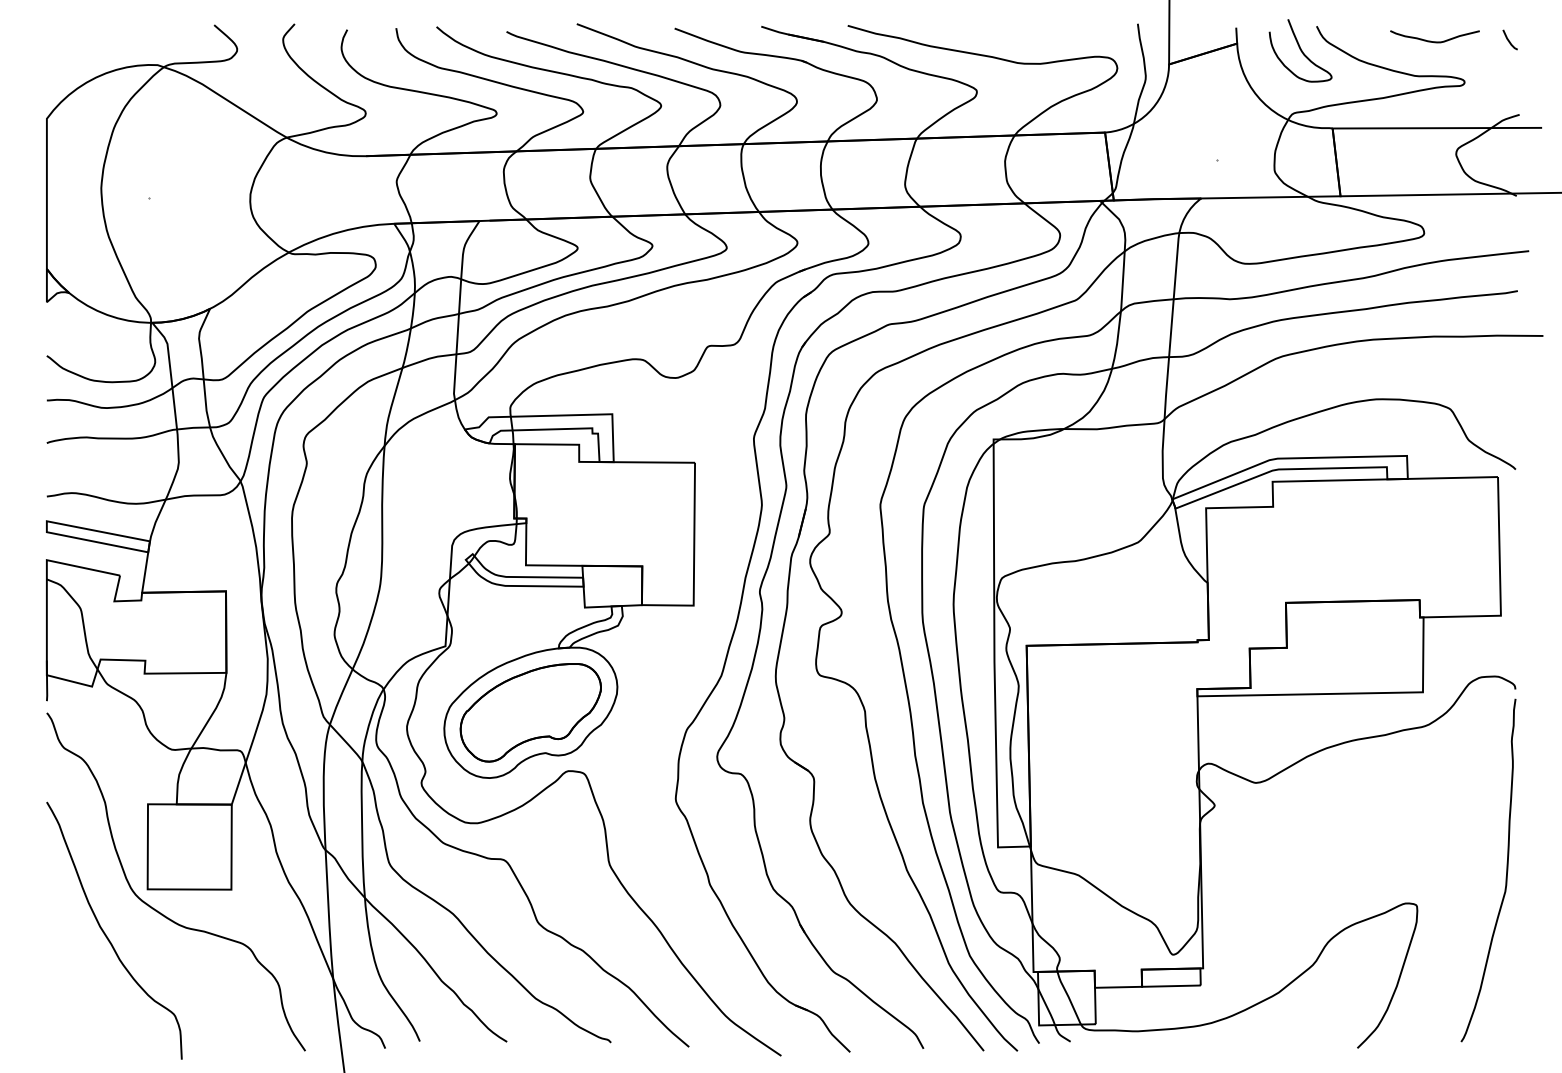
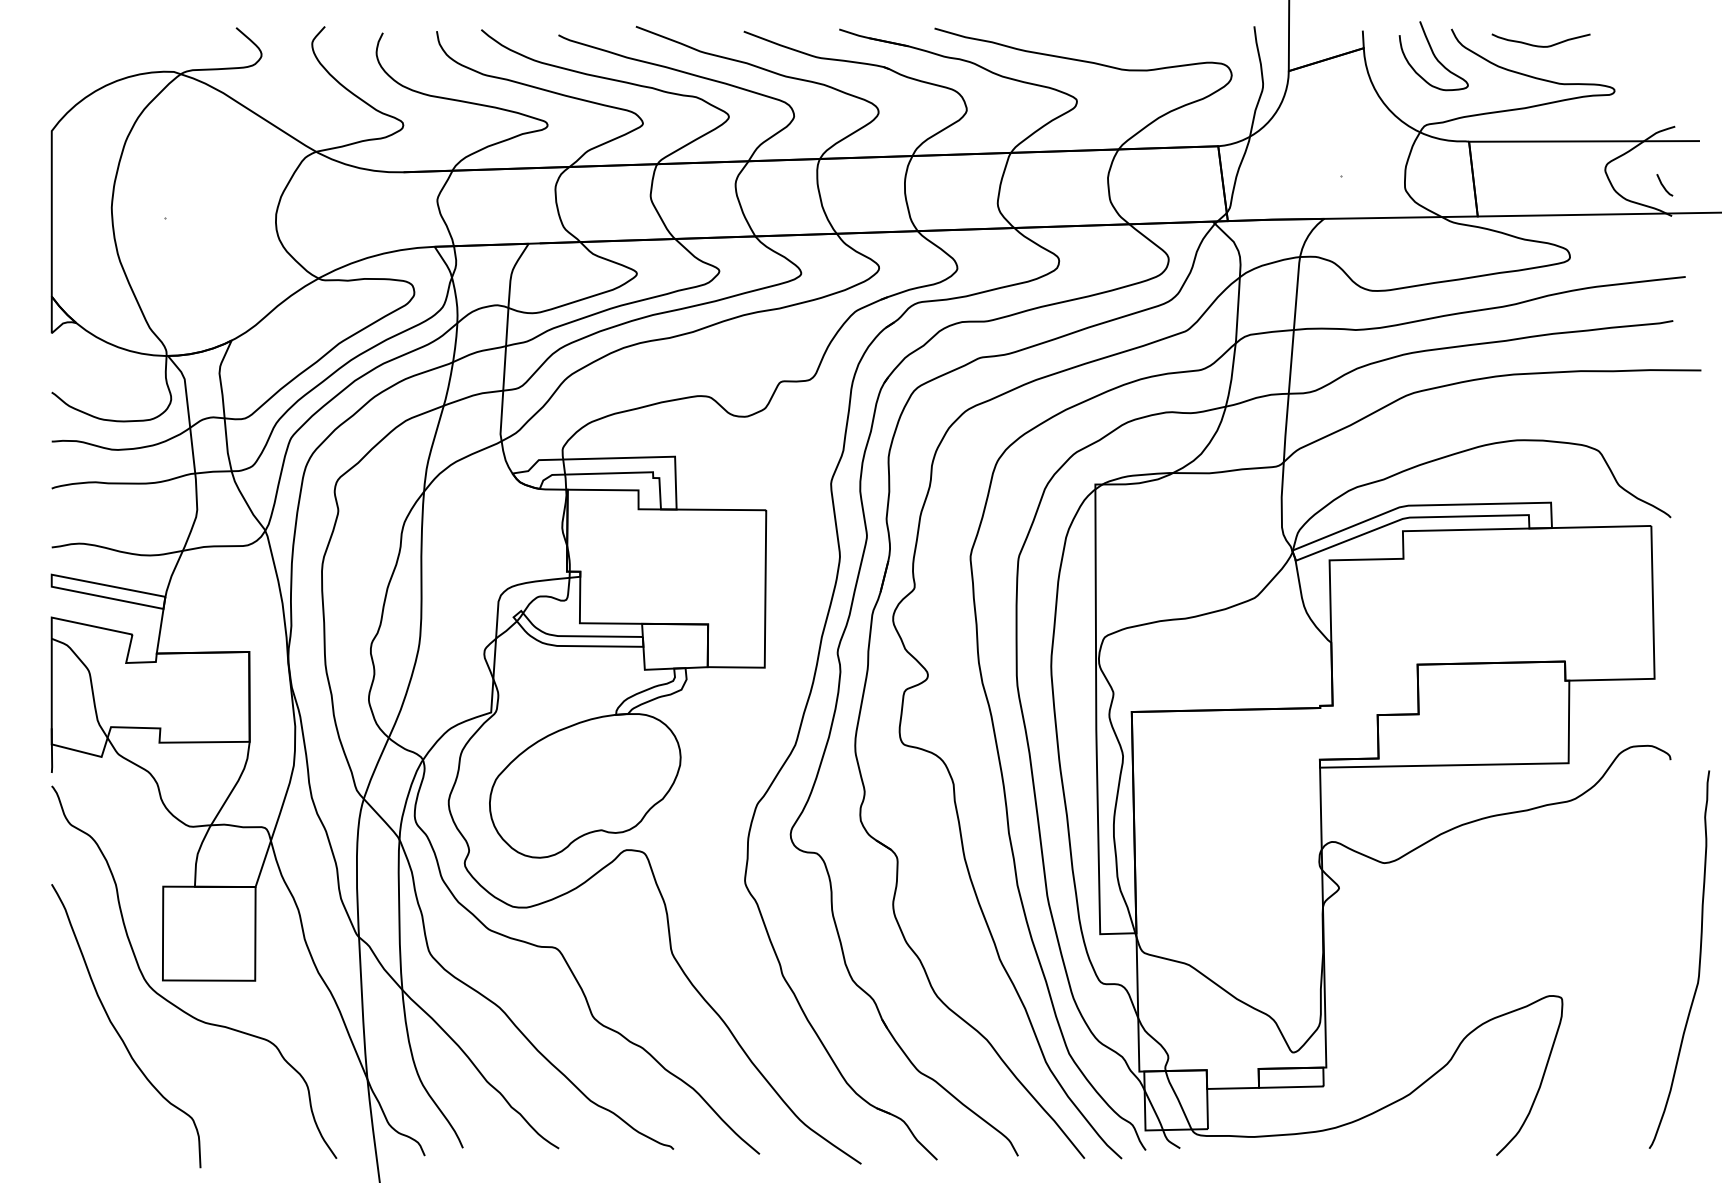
line: (1508, 39) -> (1662, 184), moved
curve: (1434, 41) -> (1540, 45), moved
part: (530, 712) -> (584, 785), removed
curve: (1506, 870) -> (1699, 959), moved

